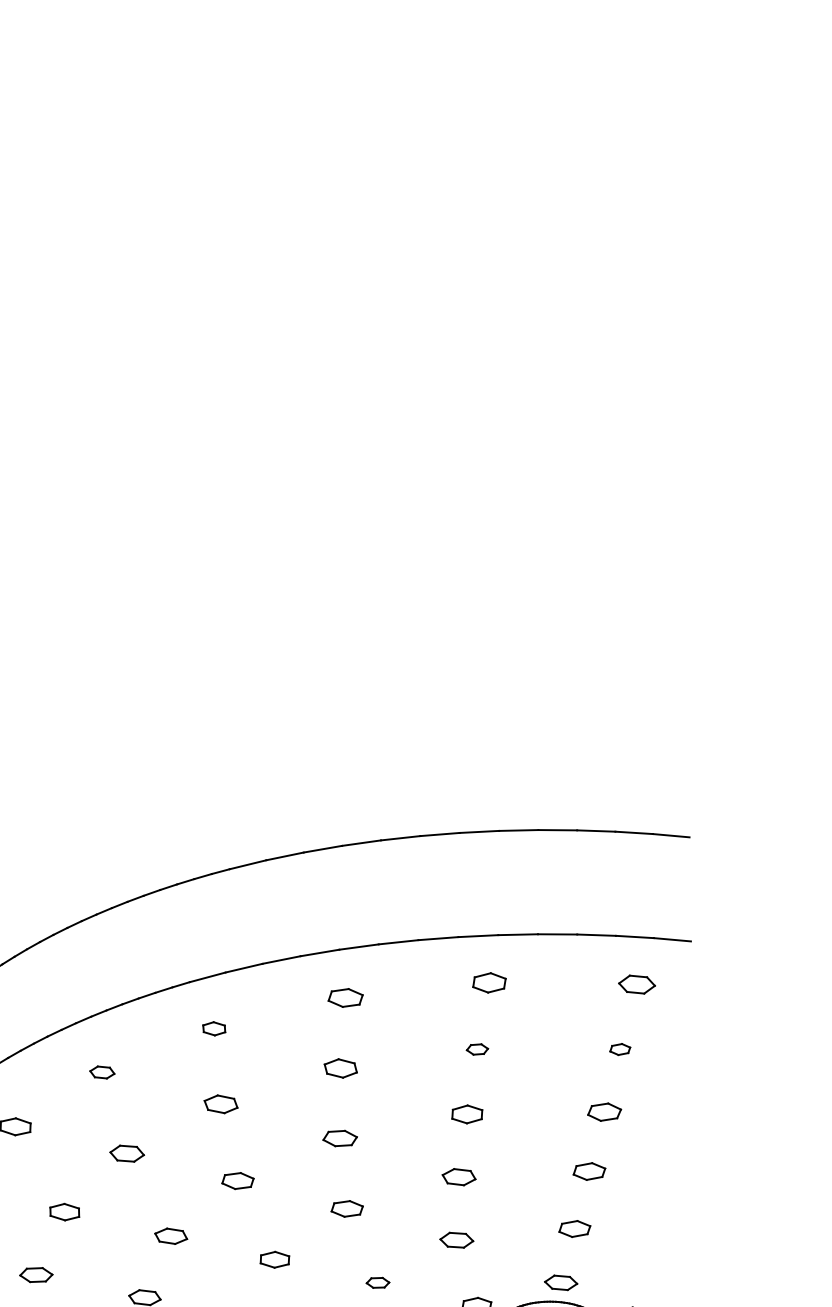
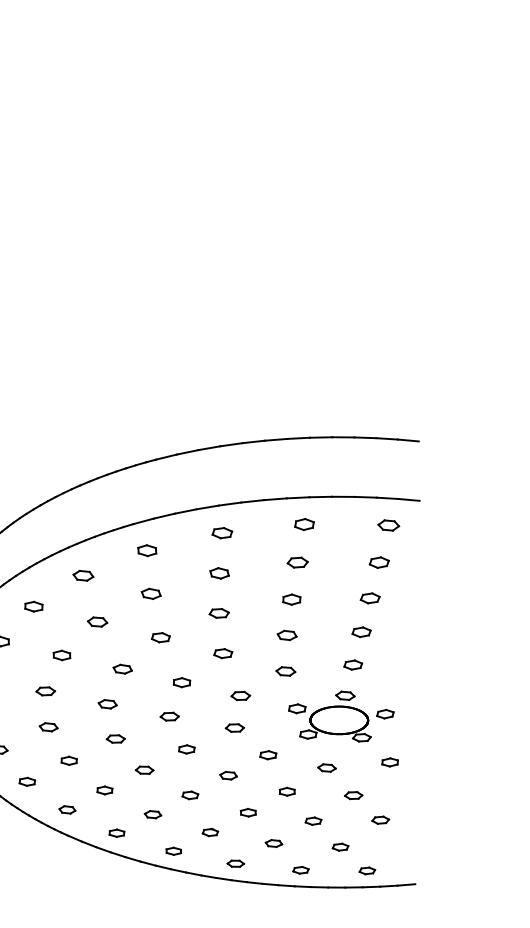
part: (214, 1028) -> (147, 550), size x1.43
part: (477, 1049) -> (297, 562), size x1.67
part: (619, 1049) -> (378, 562), size x1.67
part: (102, 1072) -> (83, 575), size x1.43
part: (377, 1282) -> (240, 695), size x1.43

